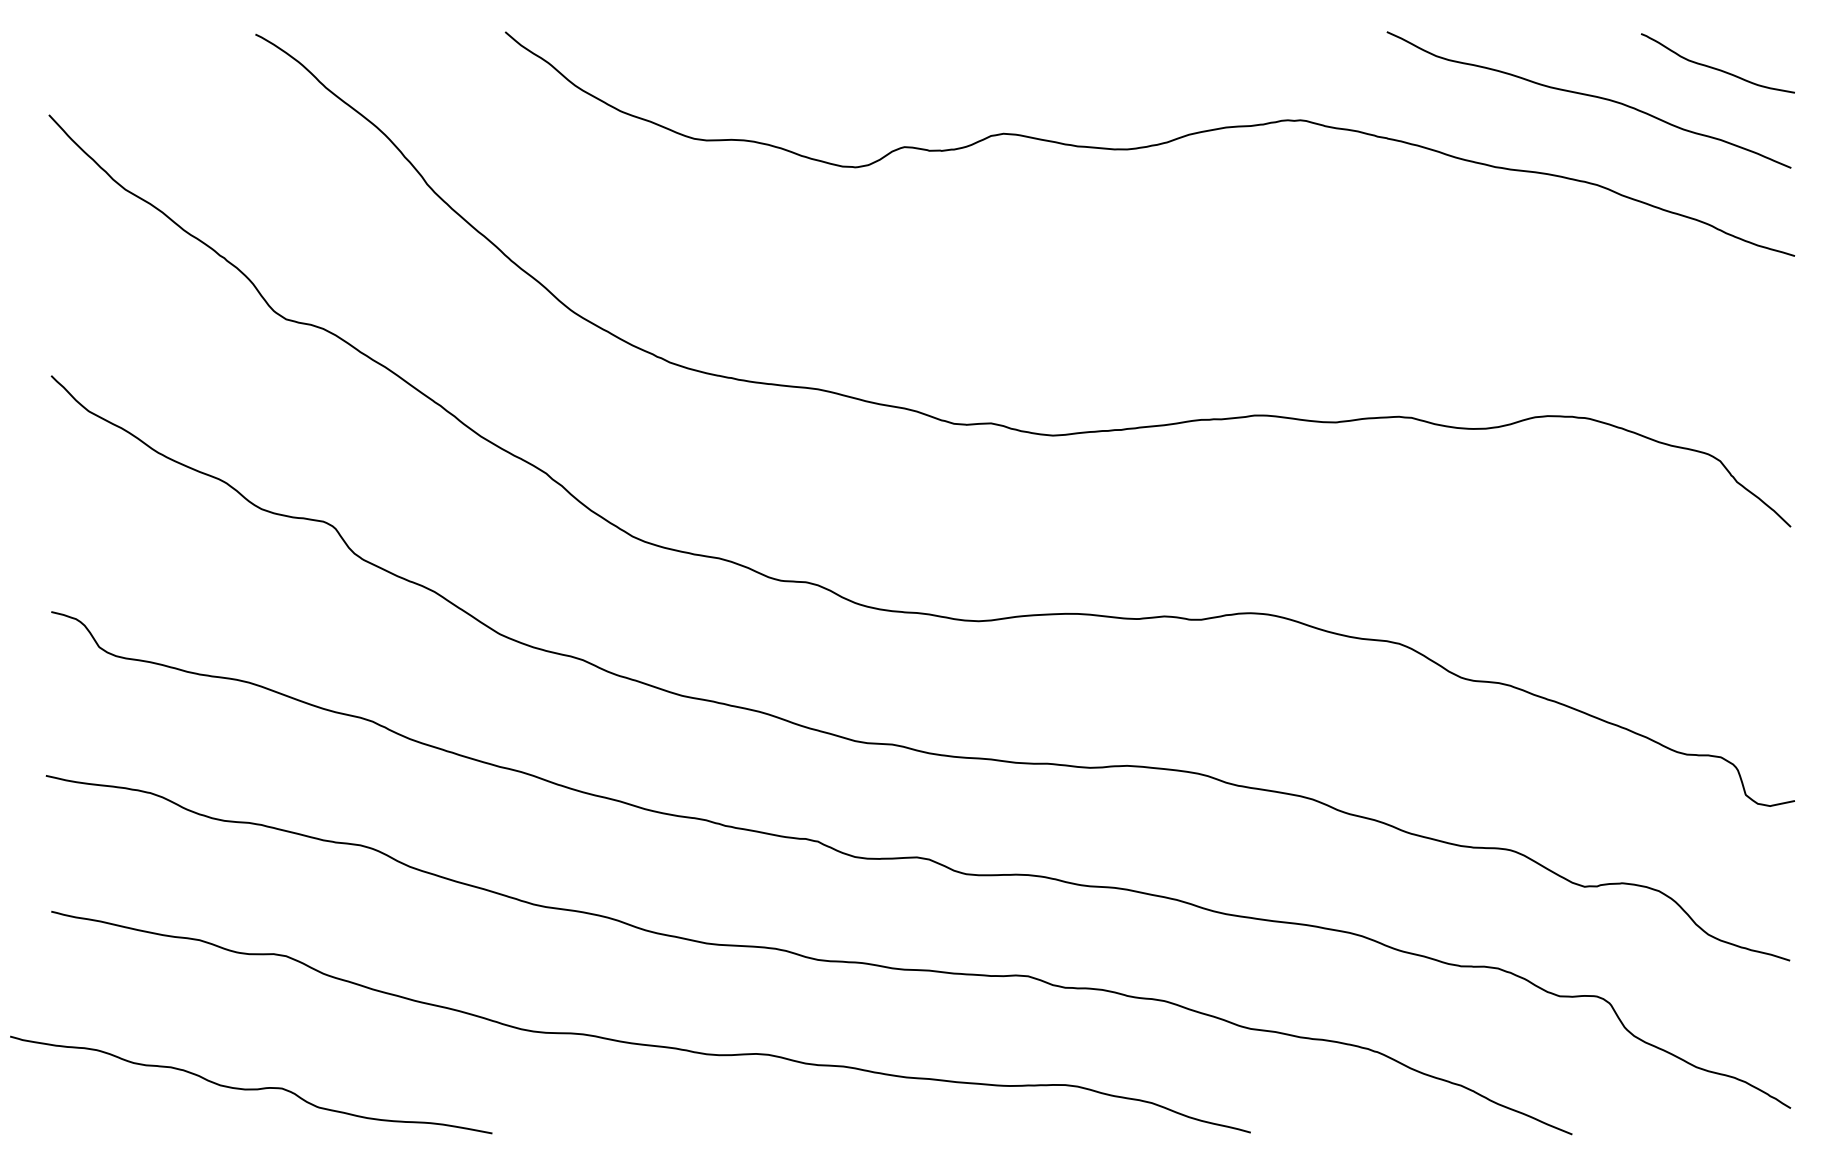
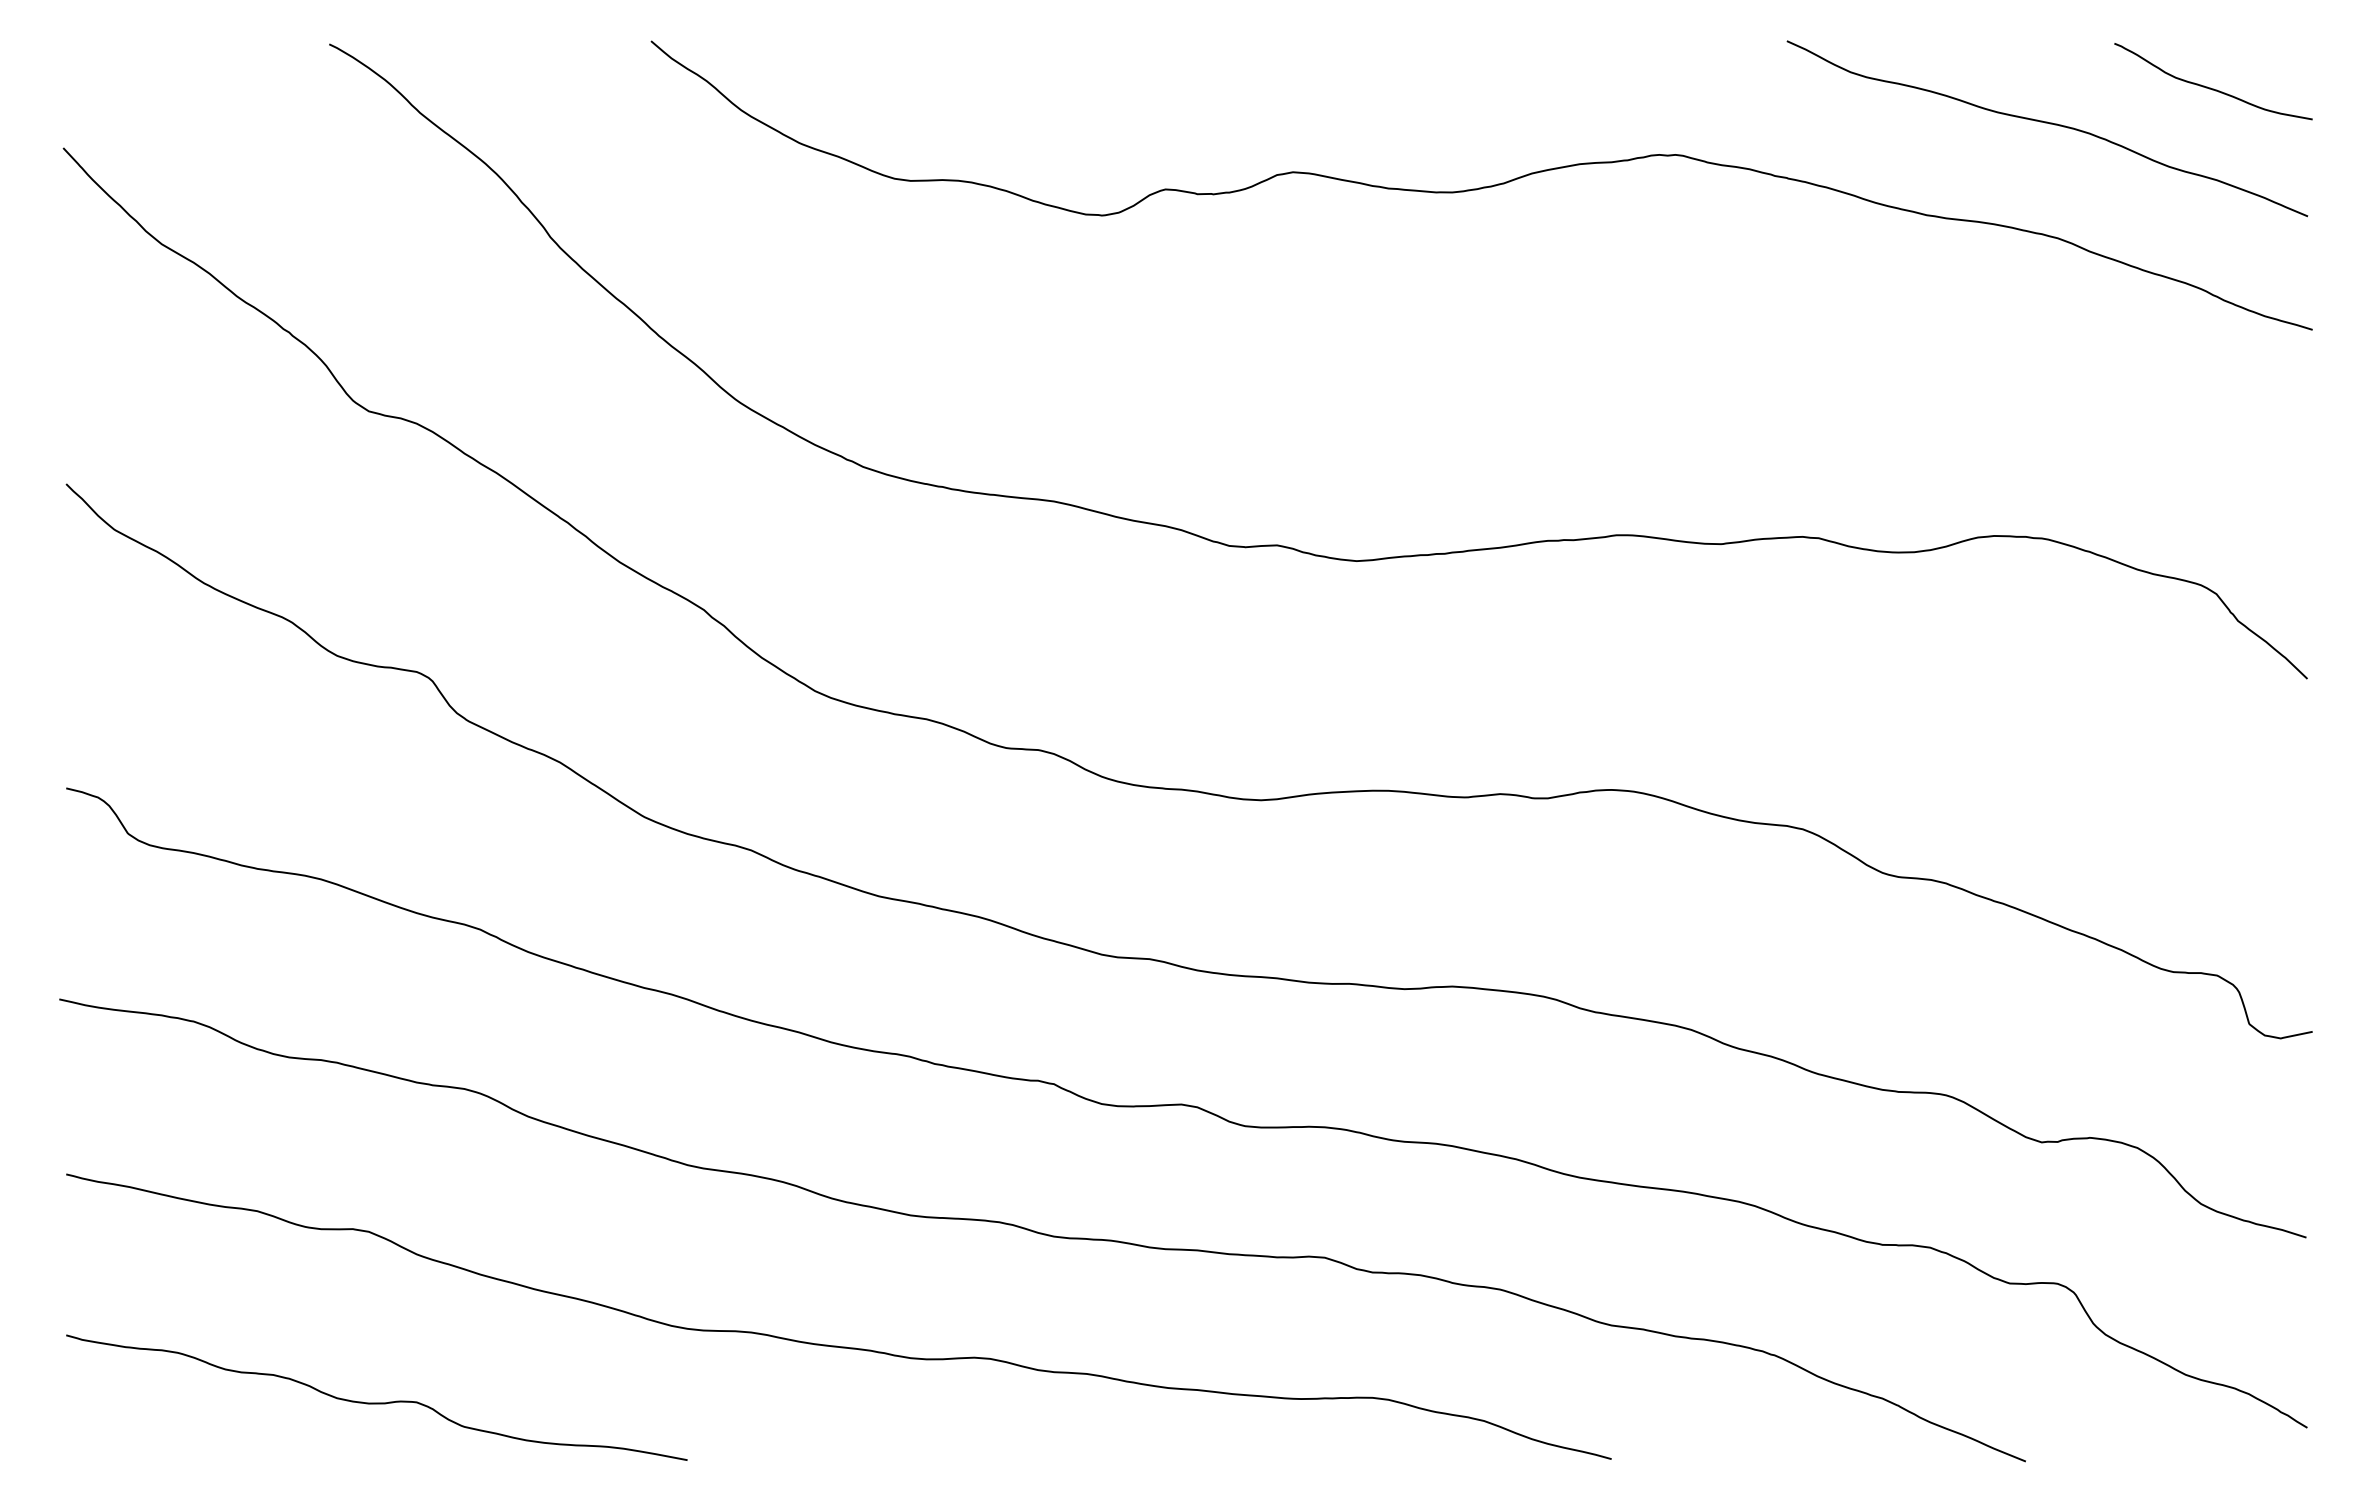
curve: (250, 1088) -> (376, 1402), moved

